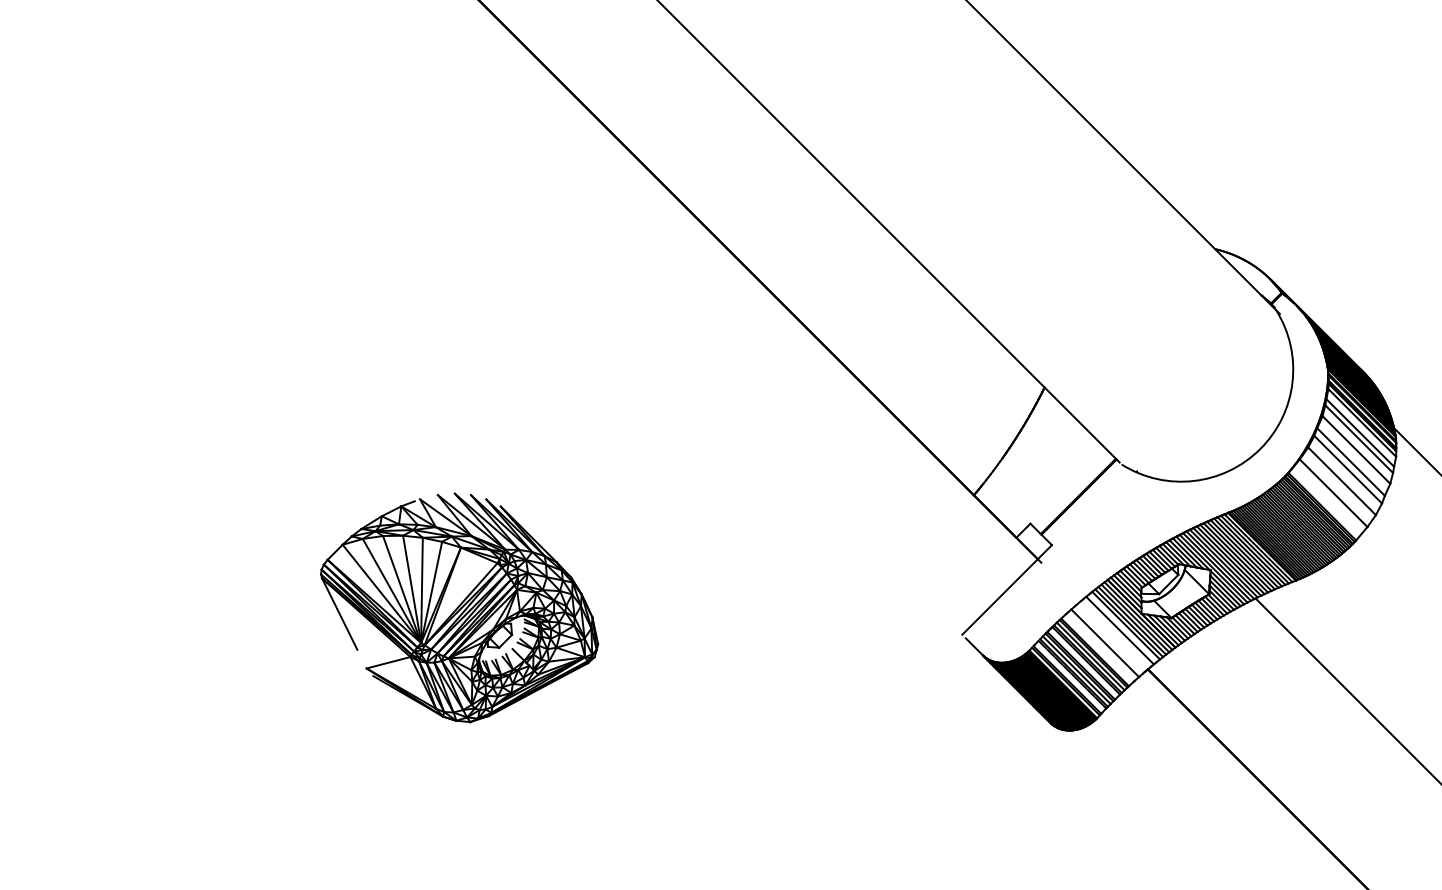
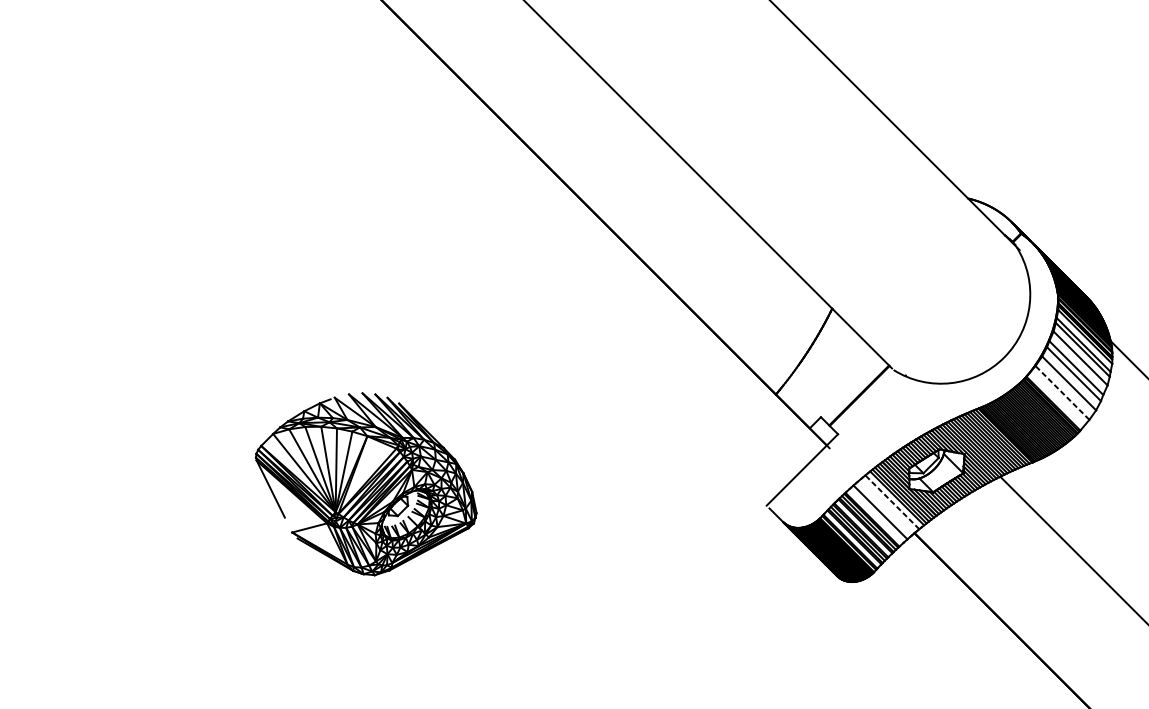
line: (1333, 493) -> (1062, 393), solid -> dashed
line: (1120, 630) -> (892, 502), solid -> dashed

